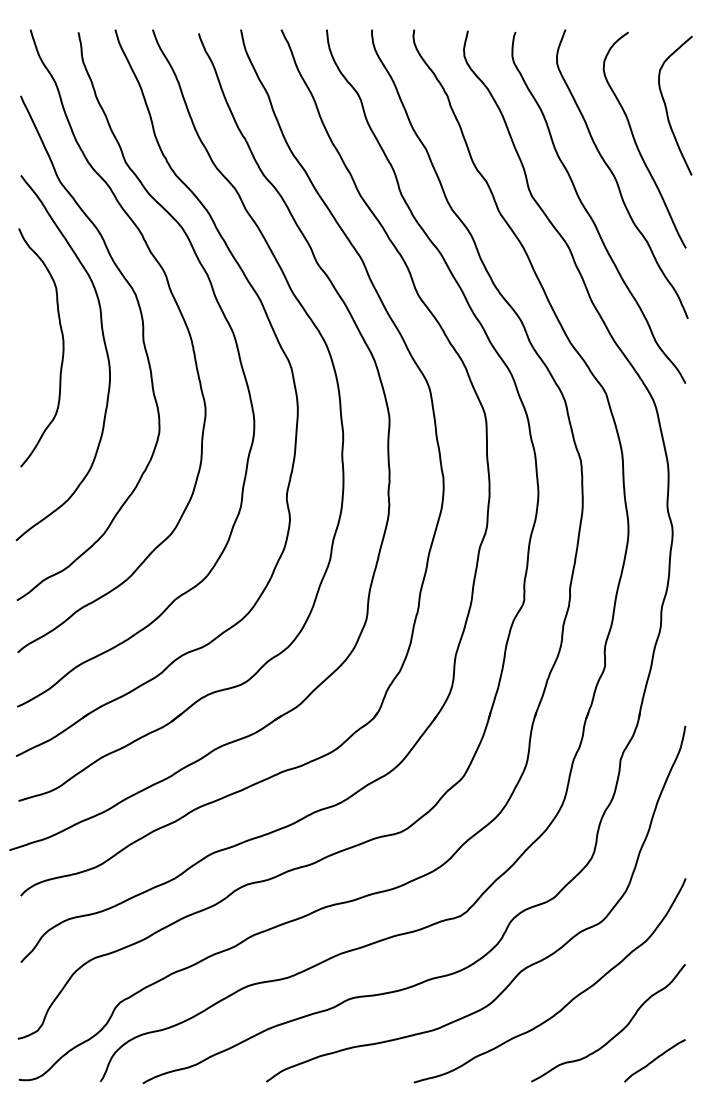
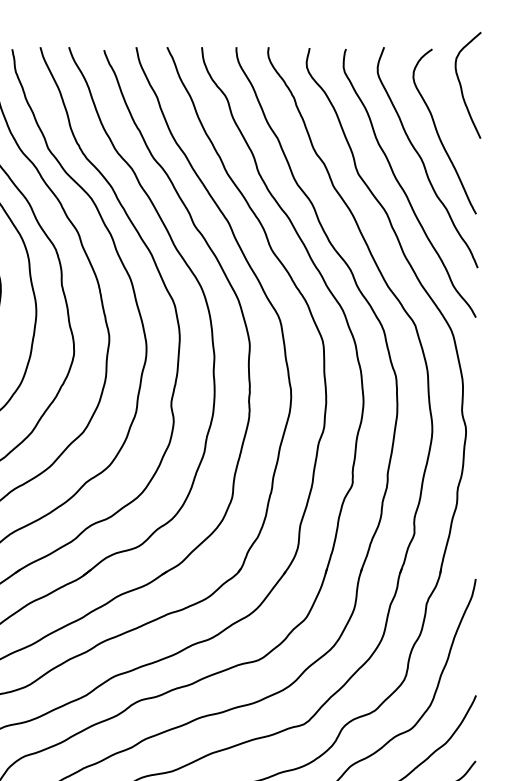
curve: (667, 108) -> (462, 87), moved

